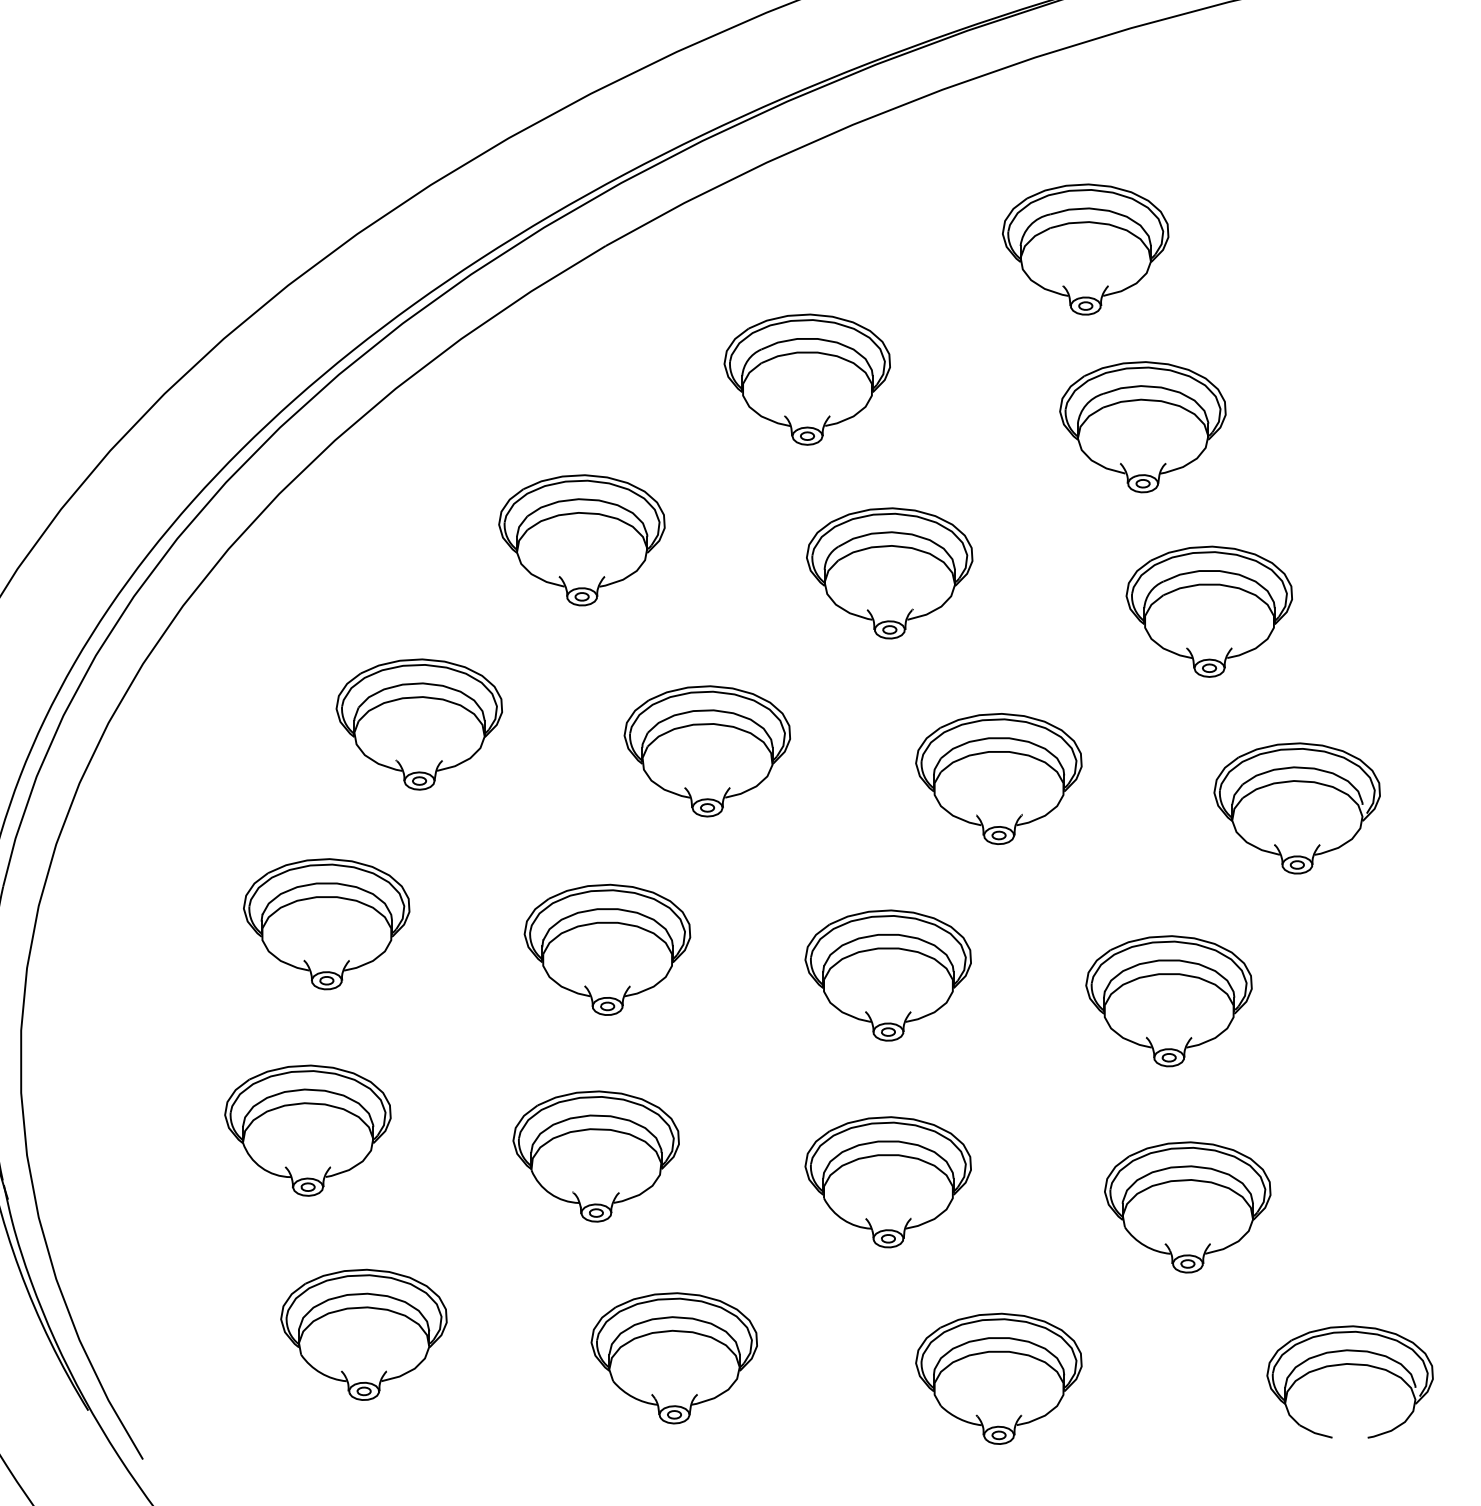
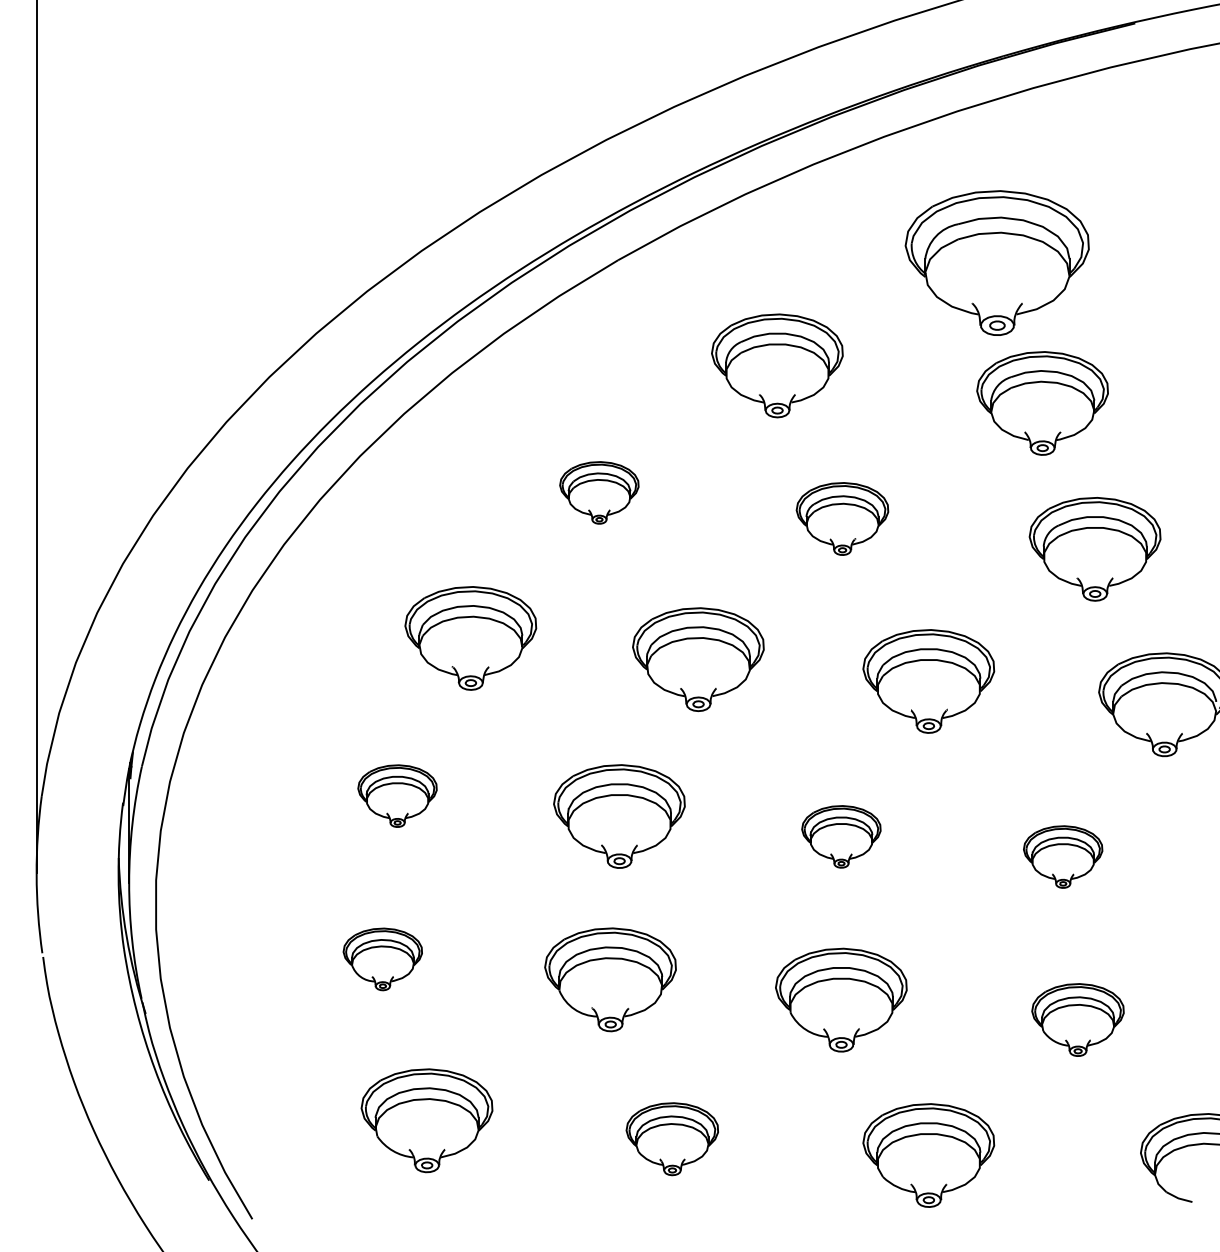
part: (1085, 248) -> (997, 262), size x1.4
part: (582, 539) -> (599, 492), size x0.6
part: (889, 572) -> (842, 518), size x0.7
part: (326, 923) -> (397, 795), size x0.6
part: (888, 975) -> (841, 836), size x0.6
part: (1168, 1000) -> (1062, 856), size x0.6
part: (307, 1130) -> (382, 959), size x0.6
part: (1187, 1206) -> (1077, 1019), size x0.7
part: (674, 1357) -> (672, 1138), size x0.7

